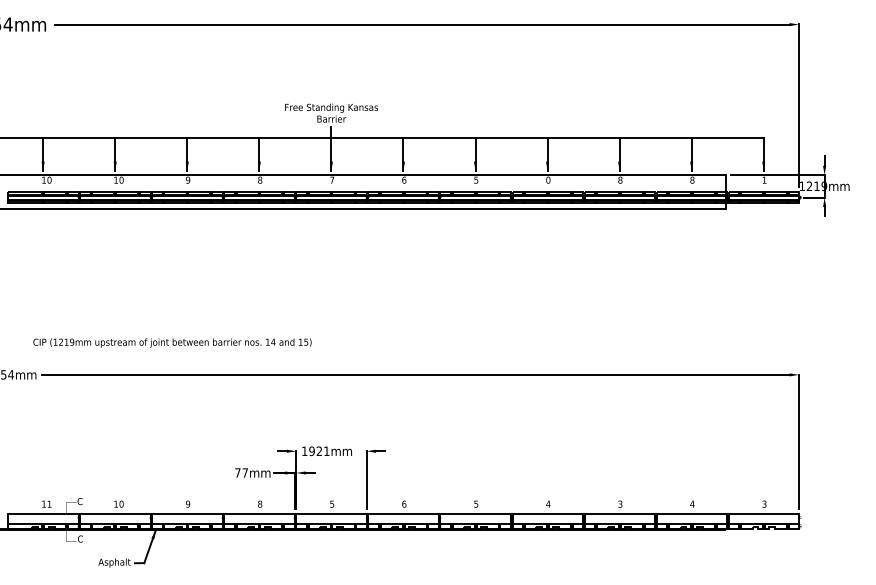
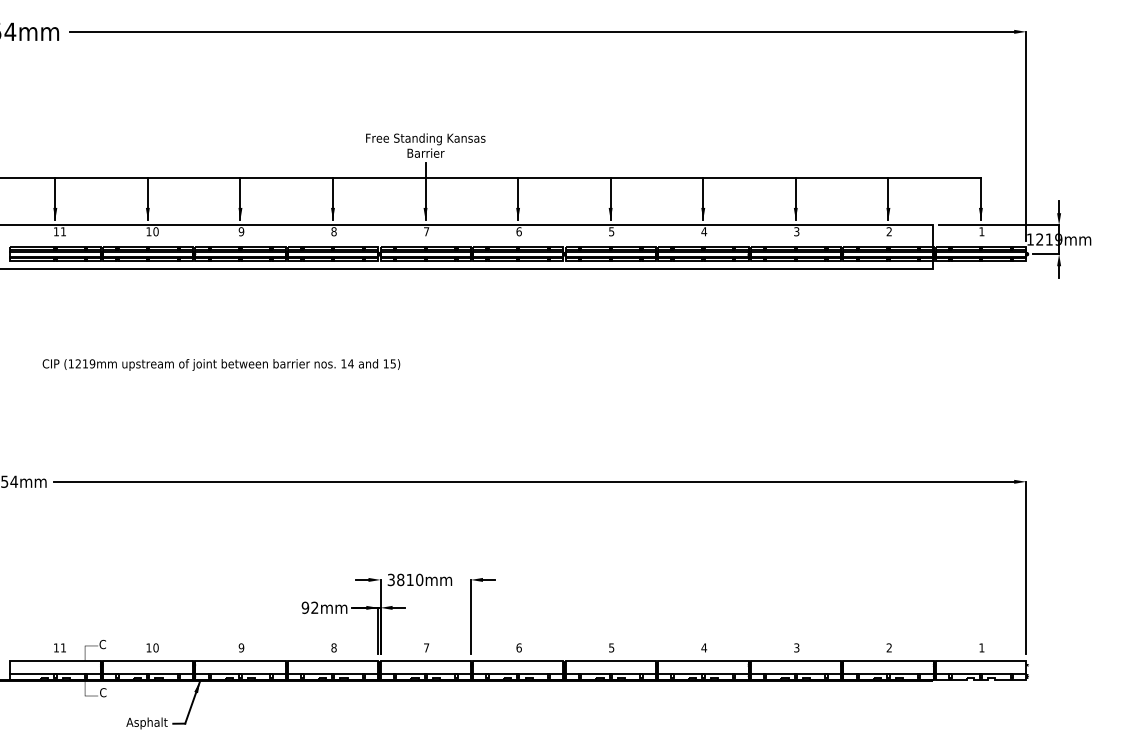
text: (49, 180) -> (63, 231), 10 -> 11
text: (548, 180) -> (704, 231), 0 -> 4
text: (620, 180) -> (796, 231), 8 -> 3
text: (692, 180) -> (889, 231), 8 -> 2
text: (172, 342) -> (221, 364), moved
text: (315, 450) -> (405, 579), 1921mm -> 3810mm
text: (241, 472) -> (309, 607), 77mm -> 92mm
text: (332, 503) -> (426, 647), 5 -> 7
text: (692, 503) -> (889, 647), 4 -> 2
text: (764, 503) -> (981, 647), 3 -> 1

